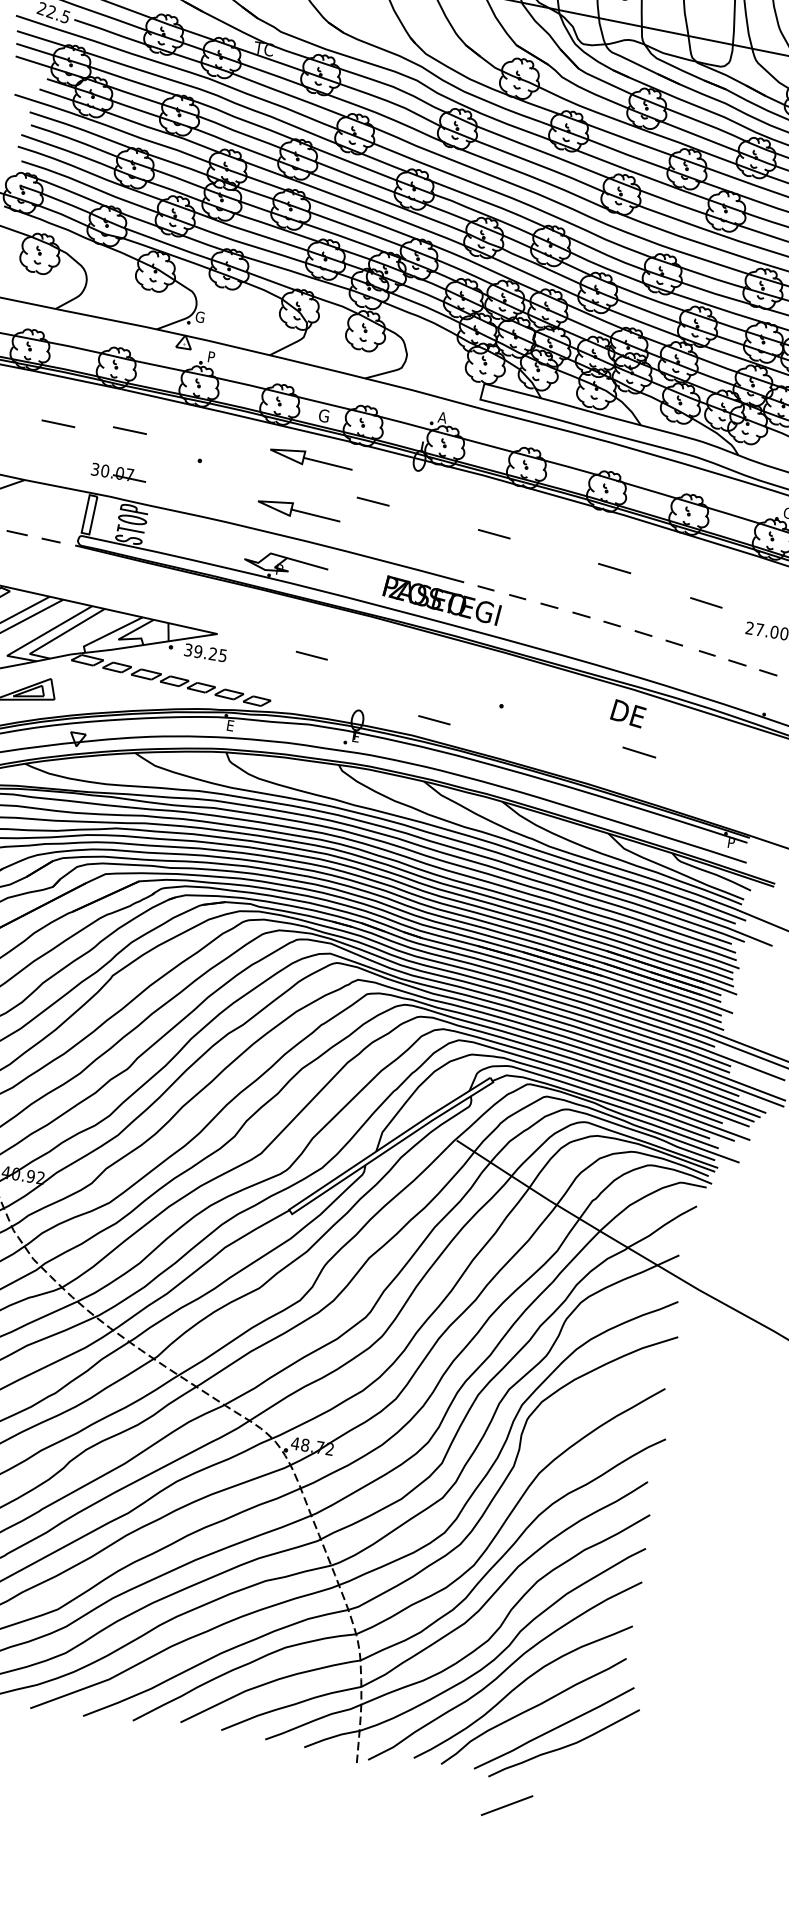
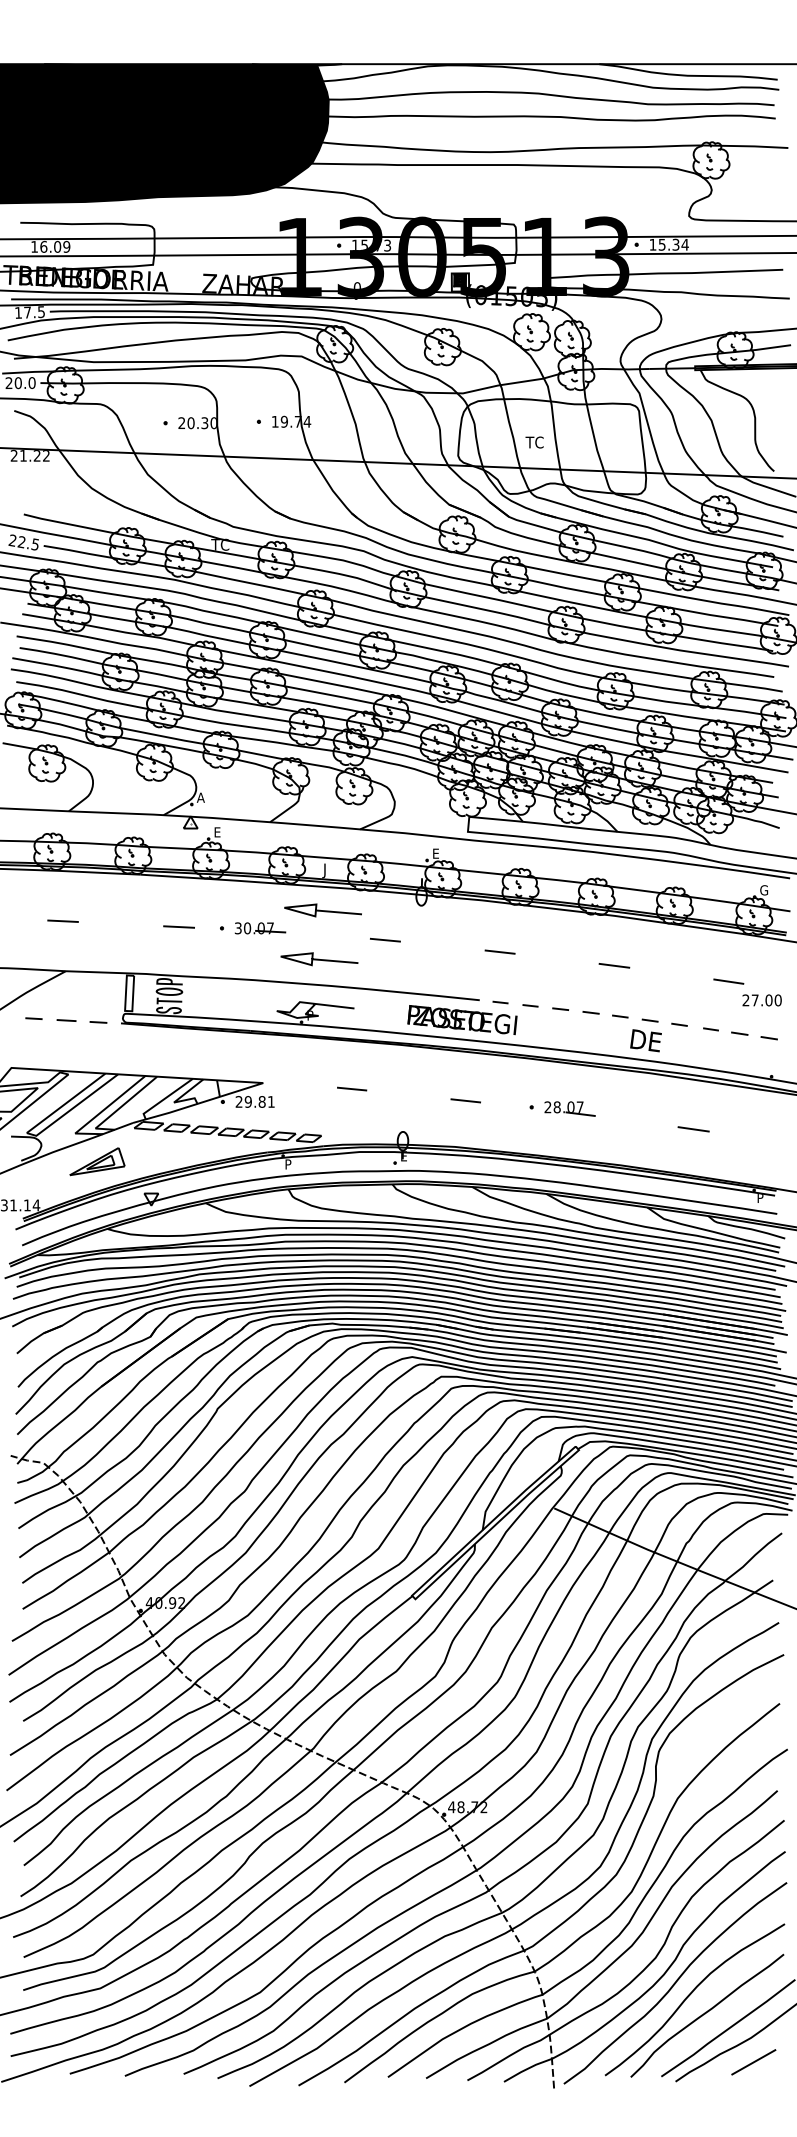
text: (199, 316) -> (200, 797), G -> A
text: (212, 357) -> (218, 832), P -> E
text: (323, 416) -> (327, 870), G -> J
text: (442, 417) -> (436, 853), A -> E
line: (57, 422) -> (62, 920), moved
line: (129, 429) -> (178, 926), moved
part: (119, 473) -> (260, 928), moved
line: (706, 602) -> (728, 981), moved
text: (204, 652) -> (254, 1101), 39.25 -> 29.81
part: (541, 713) -> (569, 1108), added
text: (627, 713) -> (645, 1040), moved
line: (434, 719) -> (465, 1100), moved
text: (230, 725) -> (288, 1164), E -> P
line: (639, 752) -> (693, 1129), moved
line: (506, 1805) -> (753, 2062), moved

